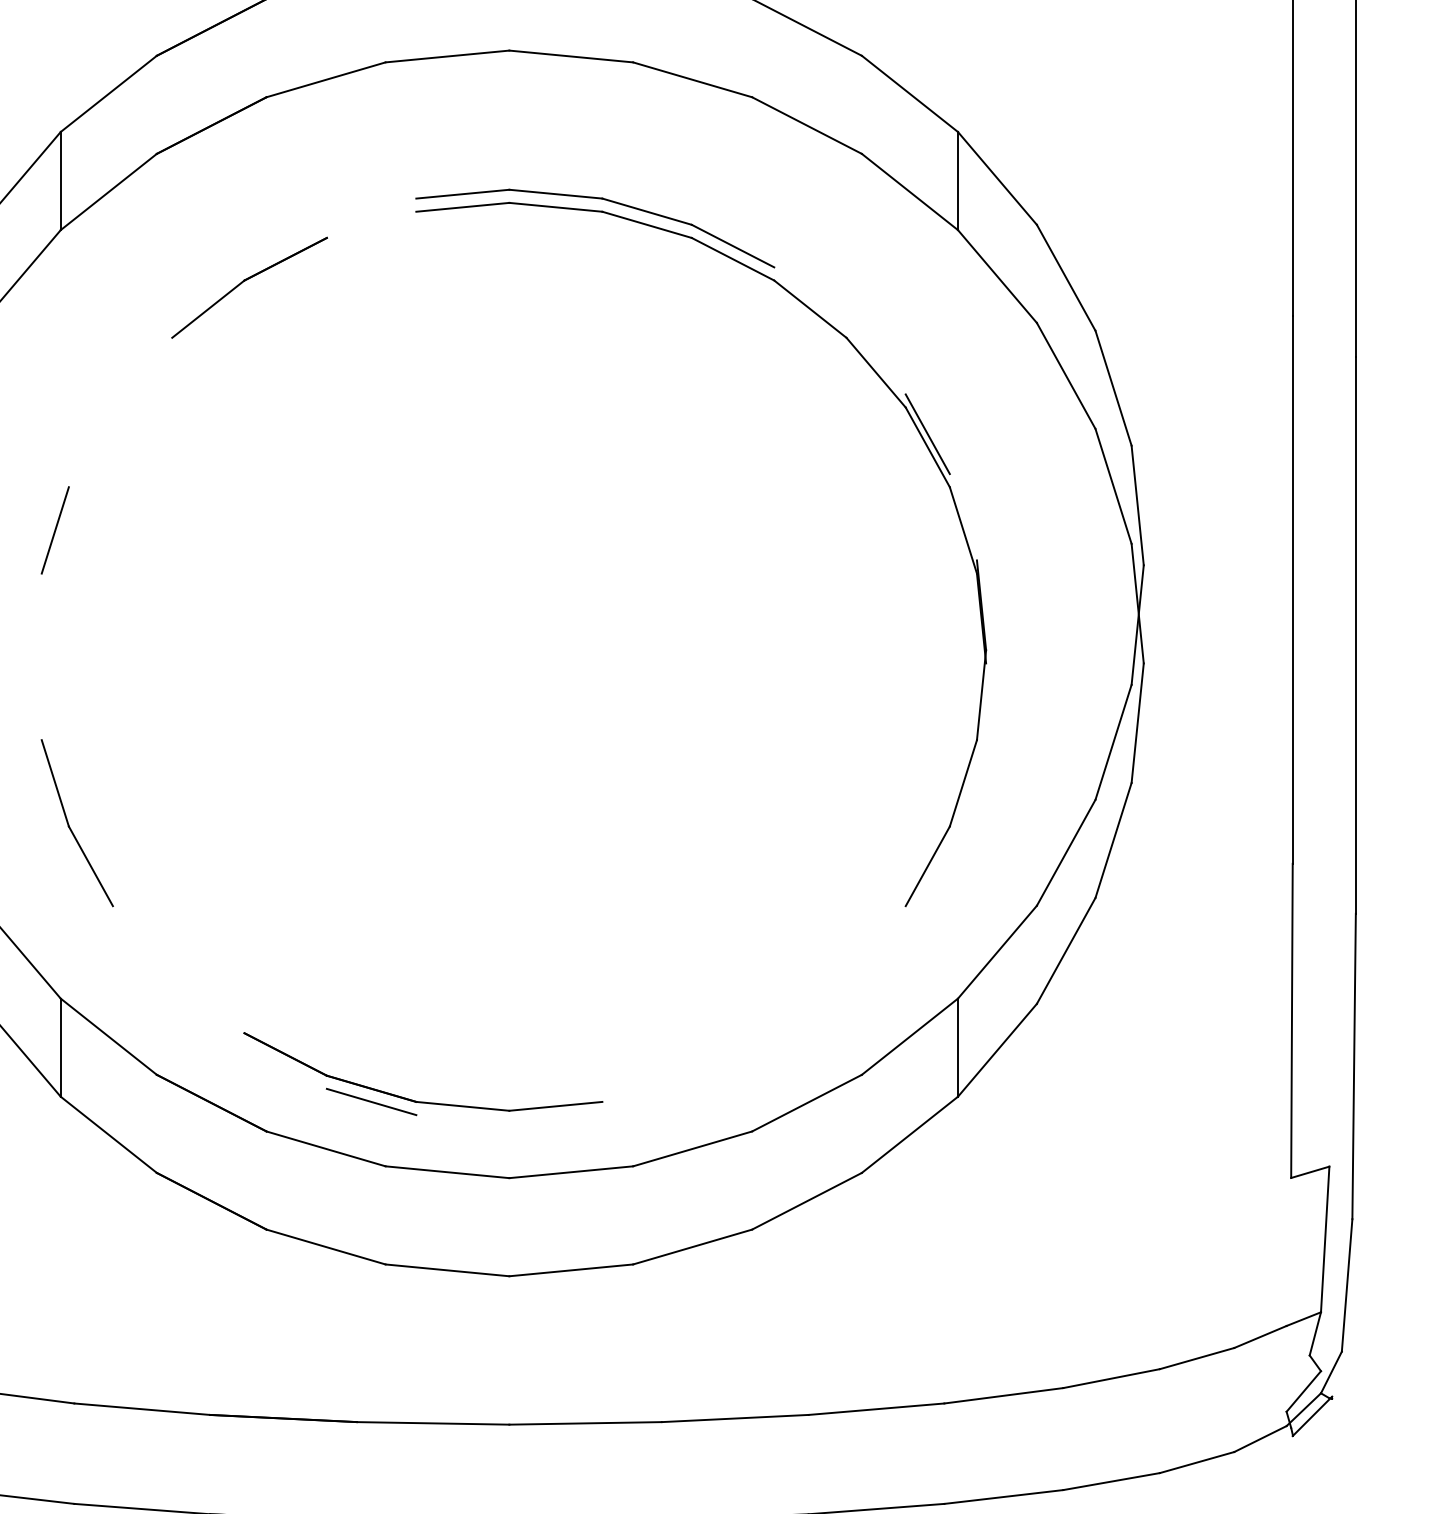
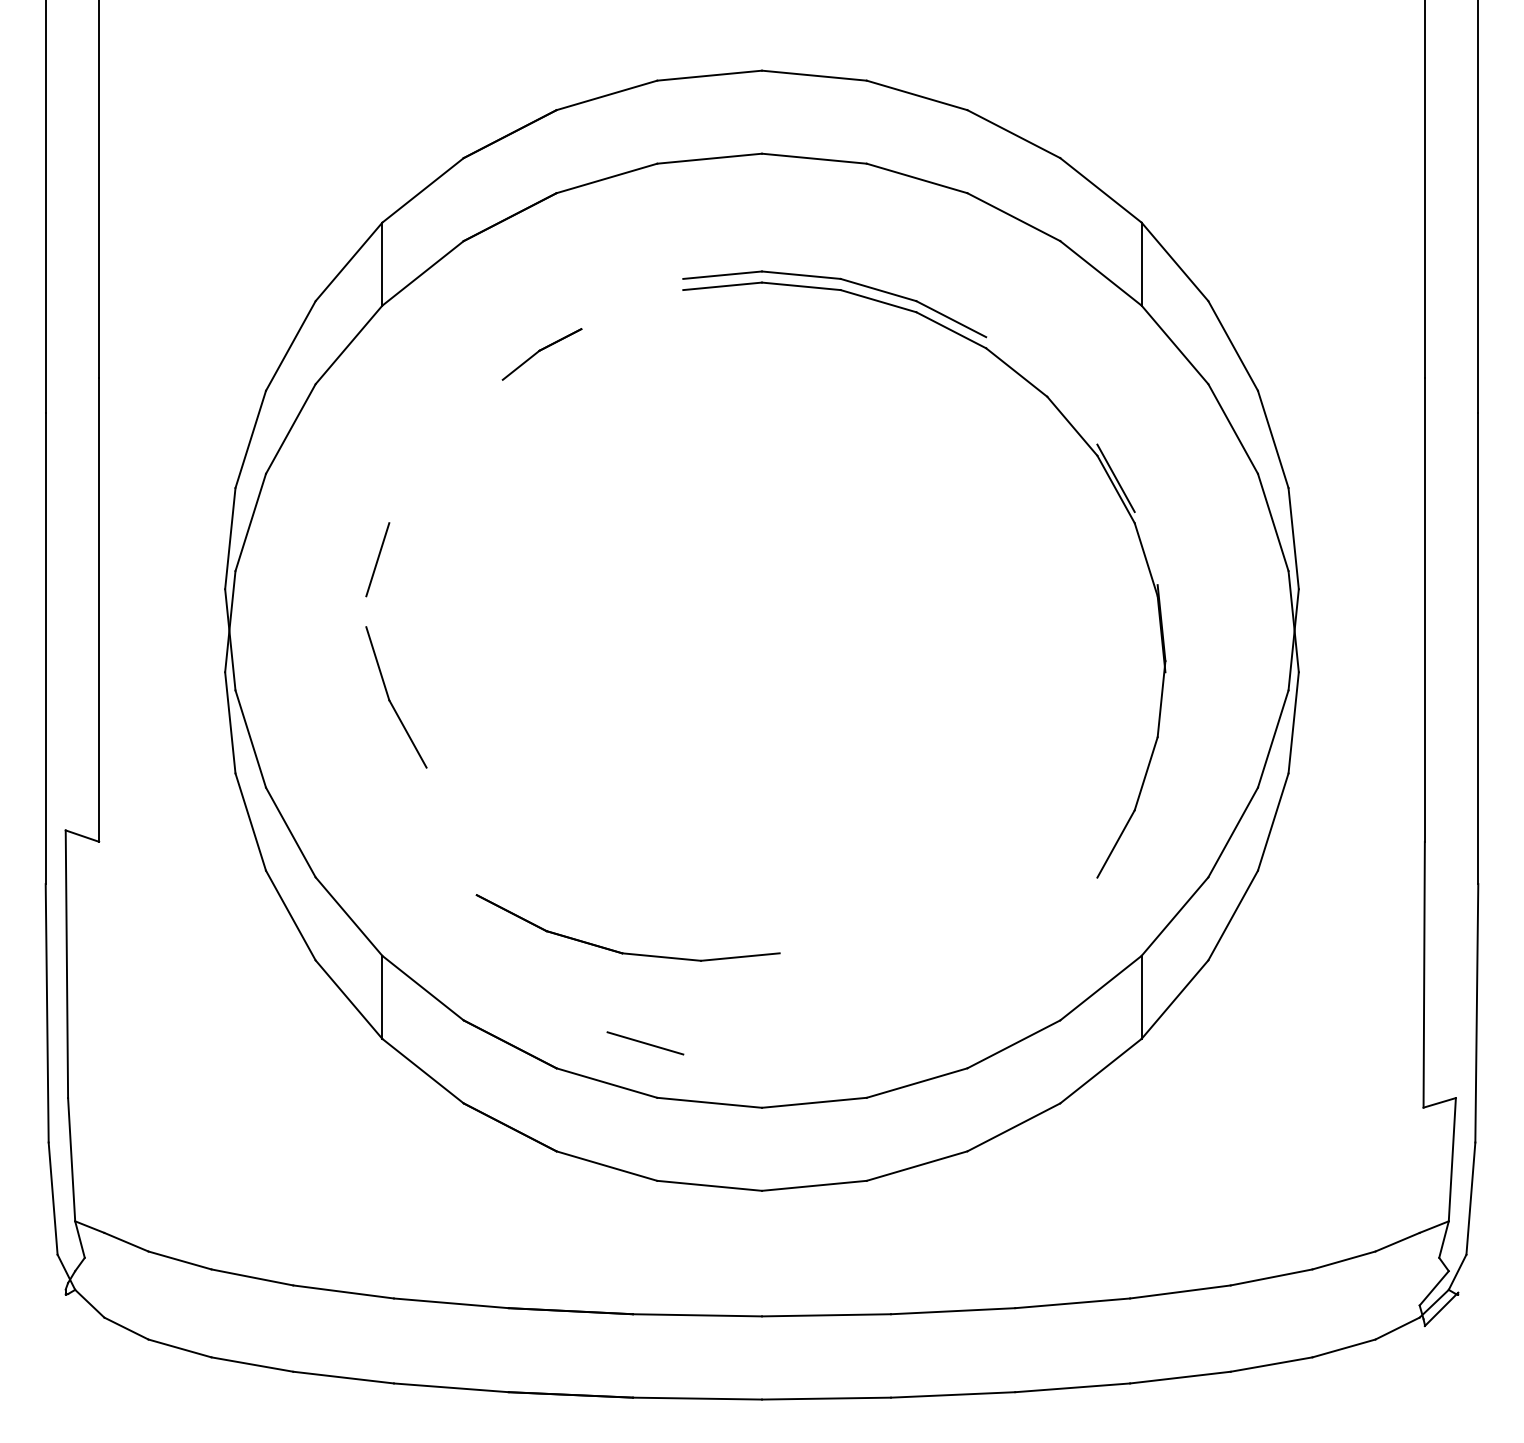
part: (248, 287) -> (541, 354), size x0.6
part: (70, 825) -> (390, 699), moved
part: (414, 1099) -> (620, 951), moved

